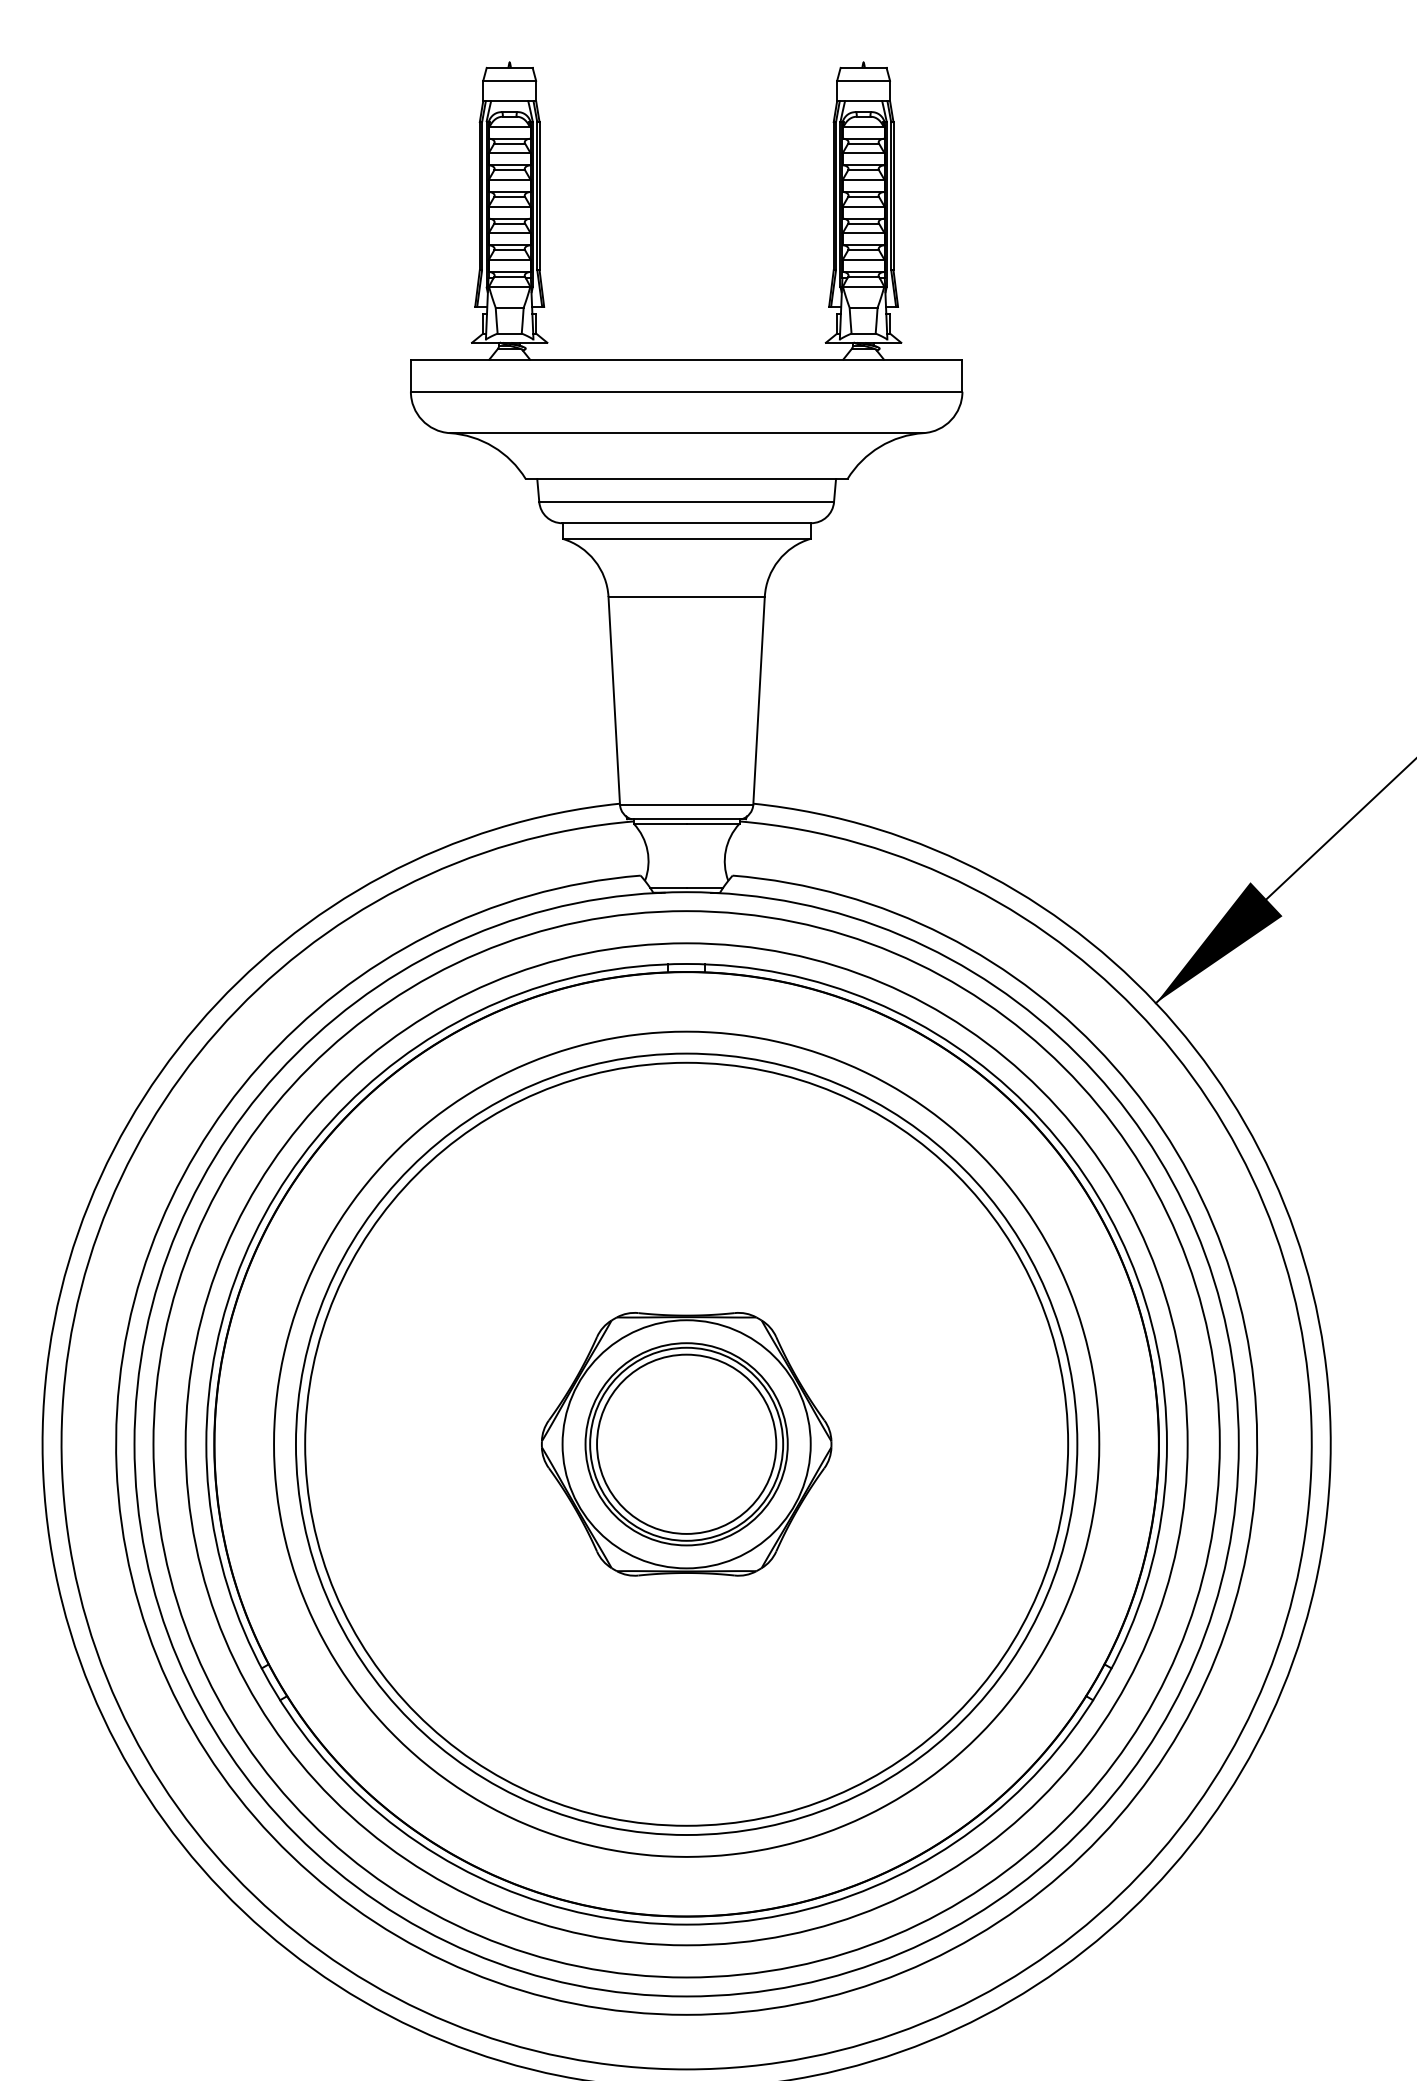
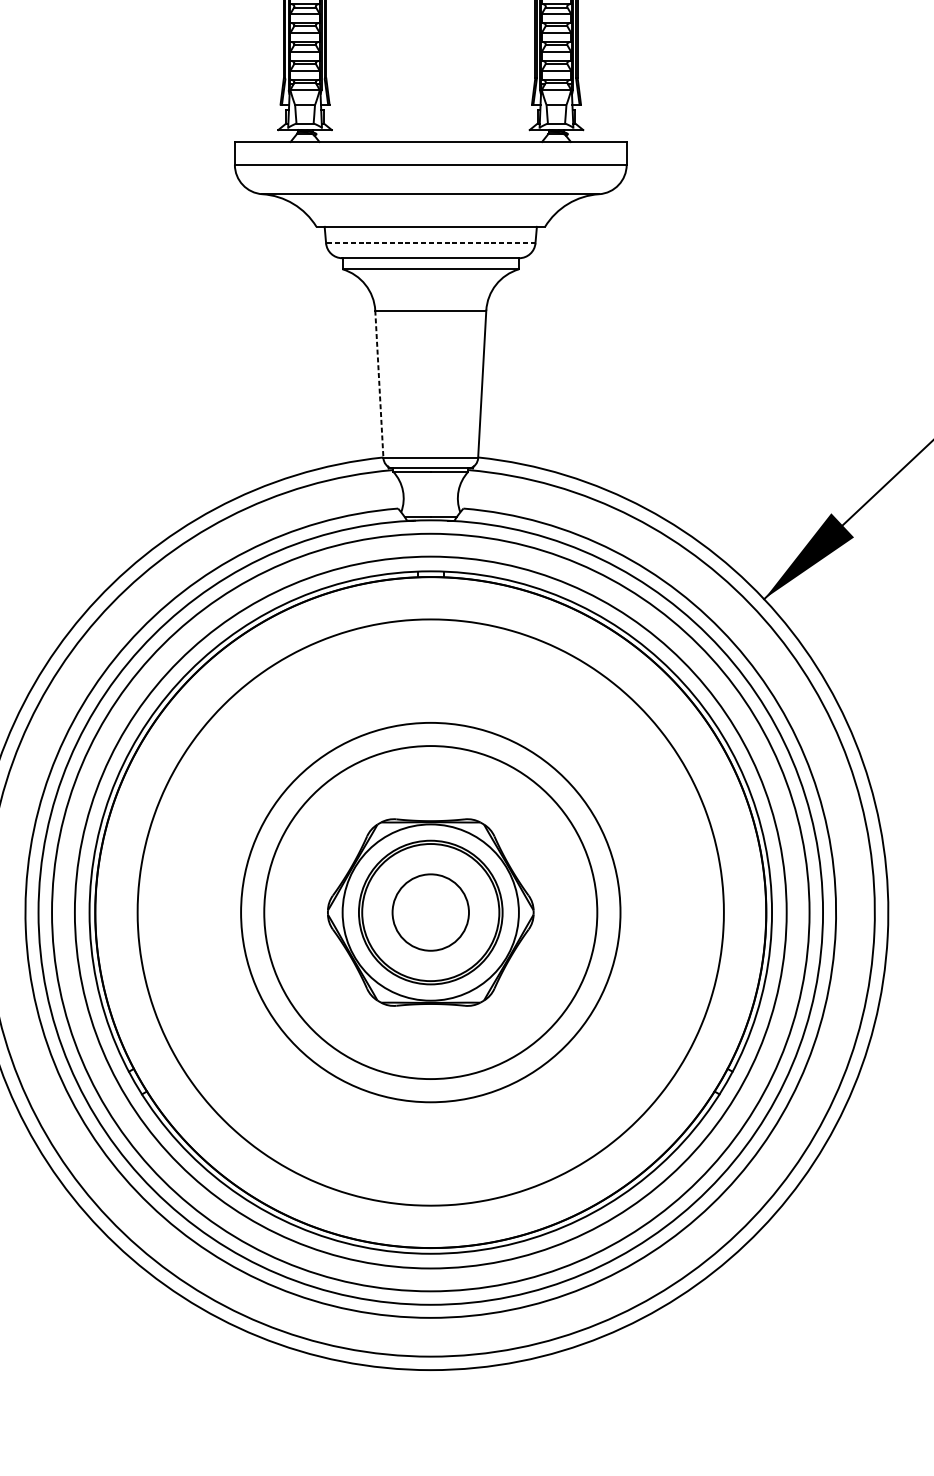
line: (686, 502) -> (430, 243), solid -> dashed
line: (614, 701) -> (379, 384), solid -> dashed
circle: (686, 1443) -> (430, 911), size x0.6
circle: (686, 1443) -> (430, 911), size x0.7
circle: (686, 1444) -> (430, 912), size x0.6

